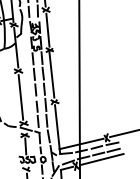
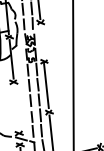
line: (47, 29) -> (42, 41), removed
line: (20, 97) -> (15, 107), removed

